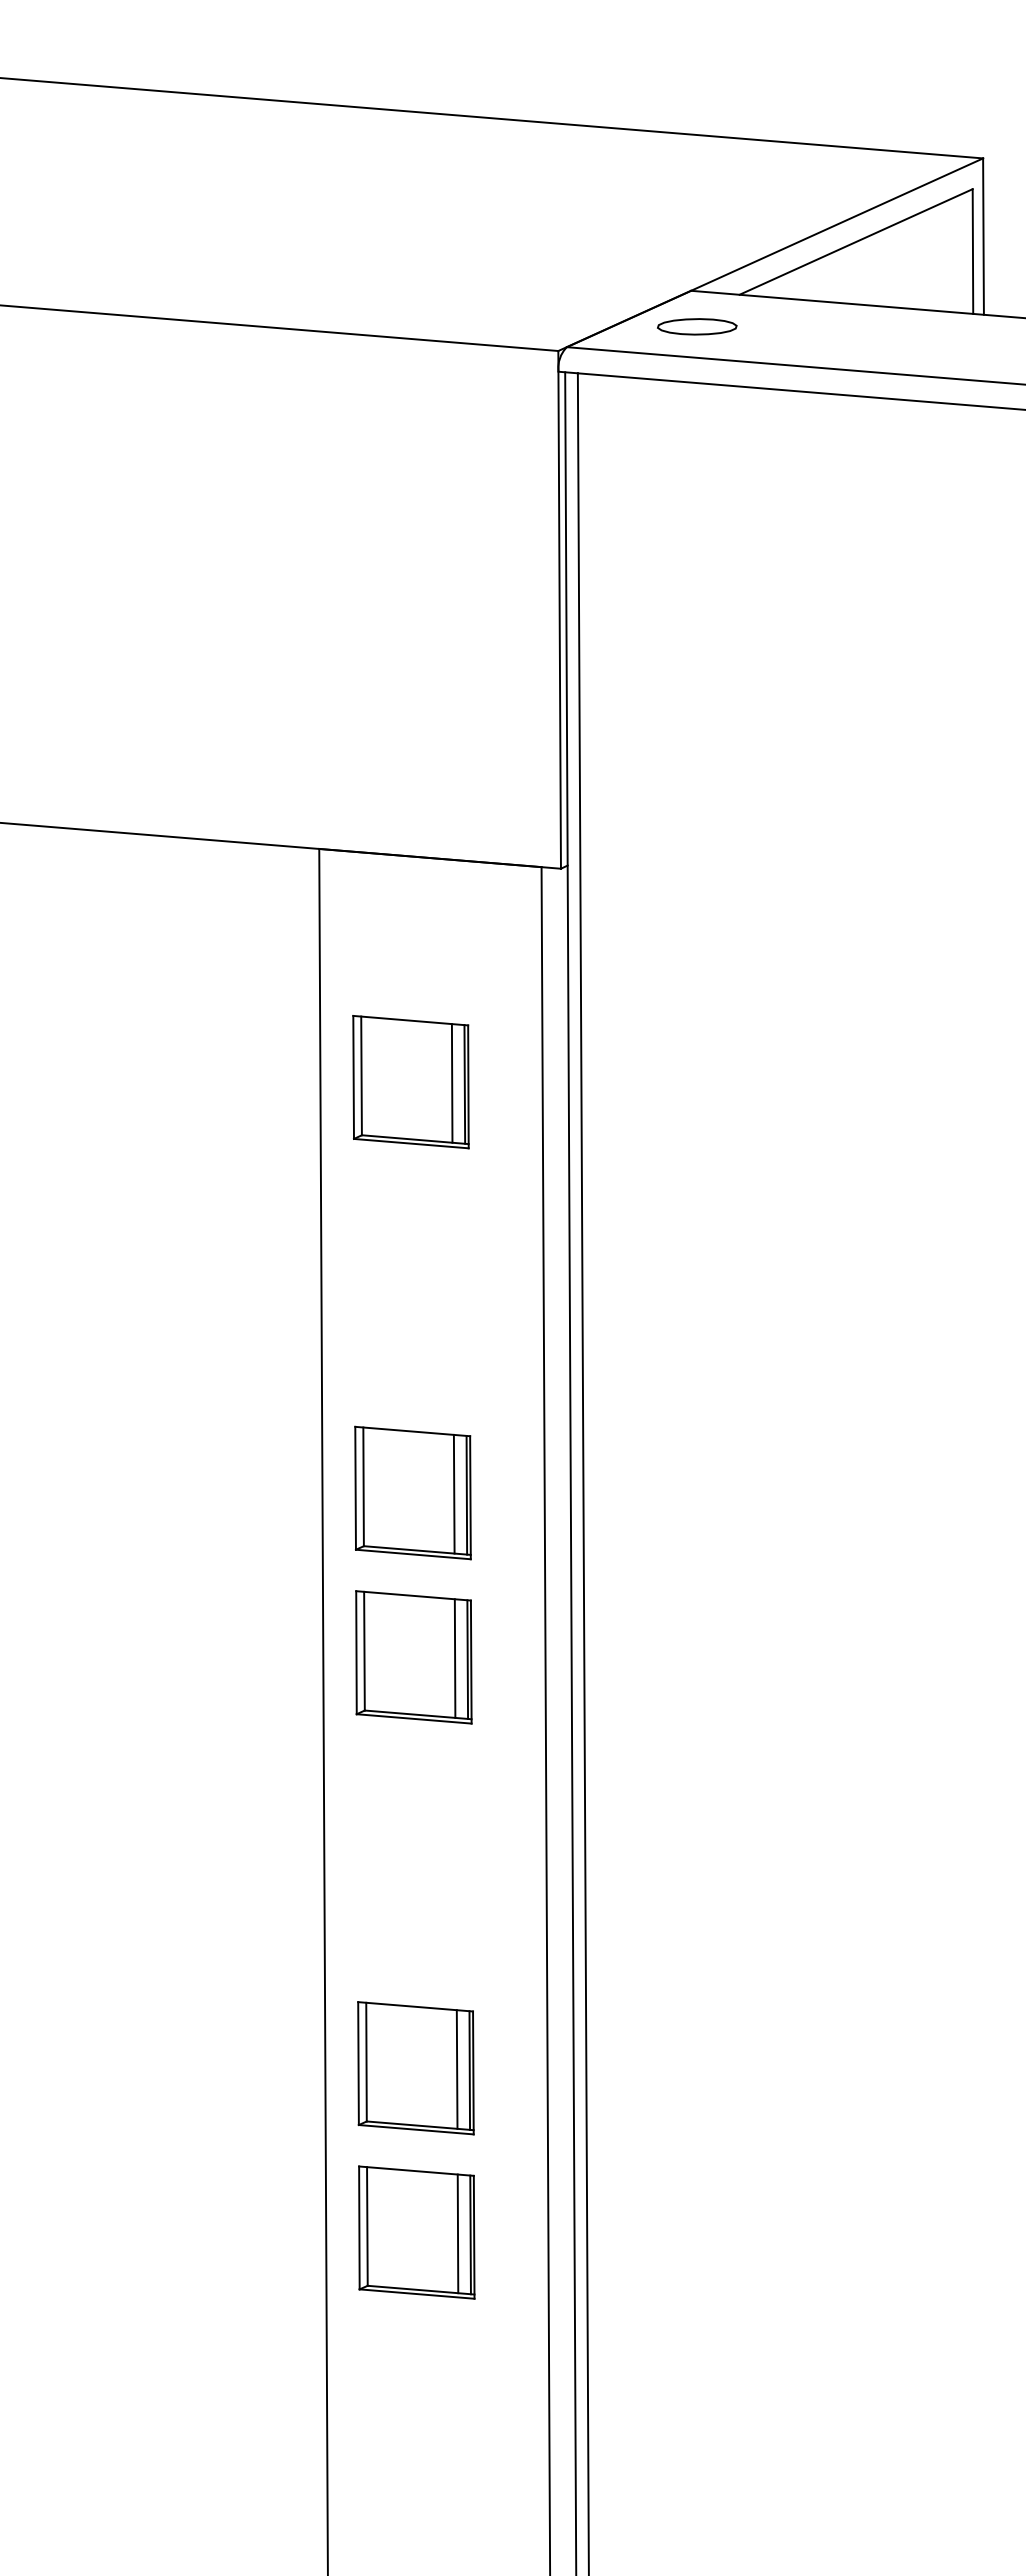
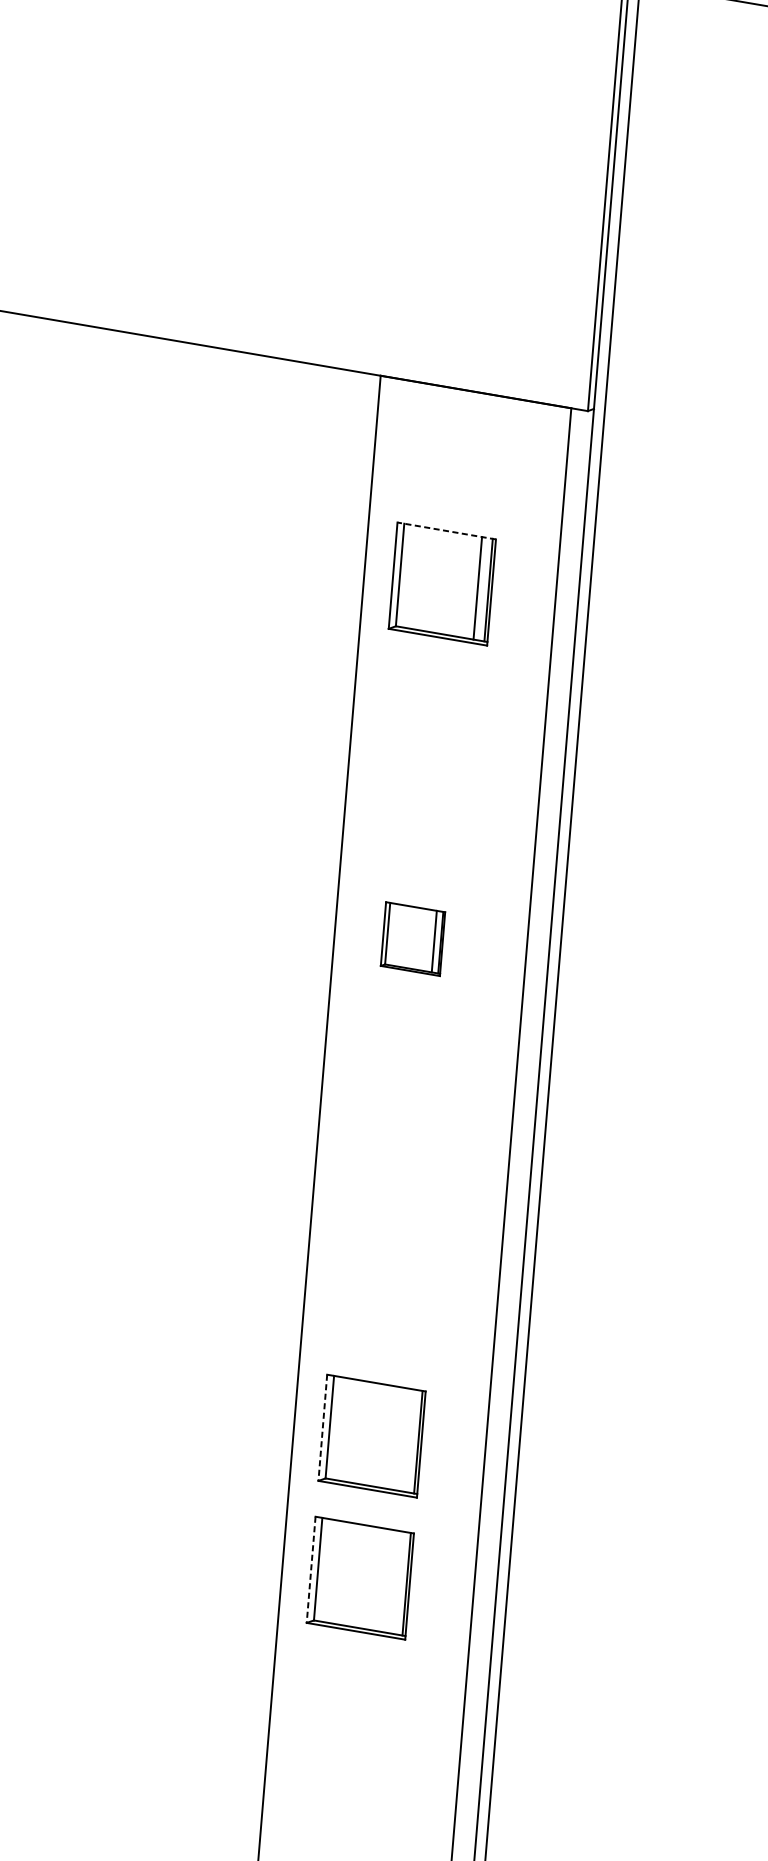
line: (410, 1020) -> (446, 530), solid -> dashed
part: (412, 1492) -> (412, 938), size x0.6
part: (413, 1657) -> (400, 1081), removed
line: (358, 2064) -> (322, 1428), solid -> dashed
line: (456, 2069) -> (407, 1440), removed
line: (359, 2228) -> (311, 1570), solid -> dashed
line: (457, 2233) -> (395, 1582), removed

